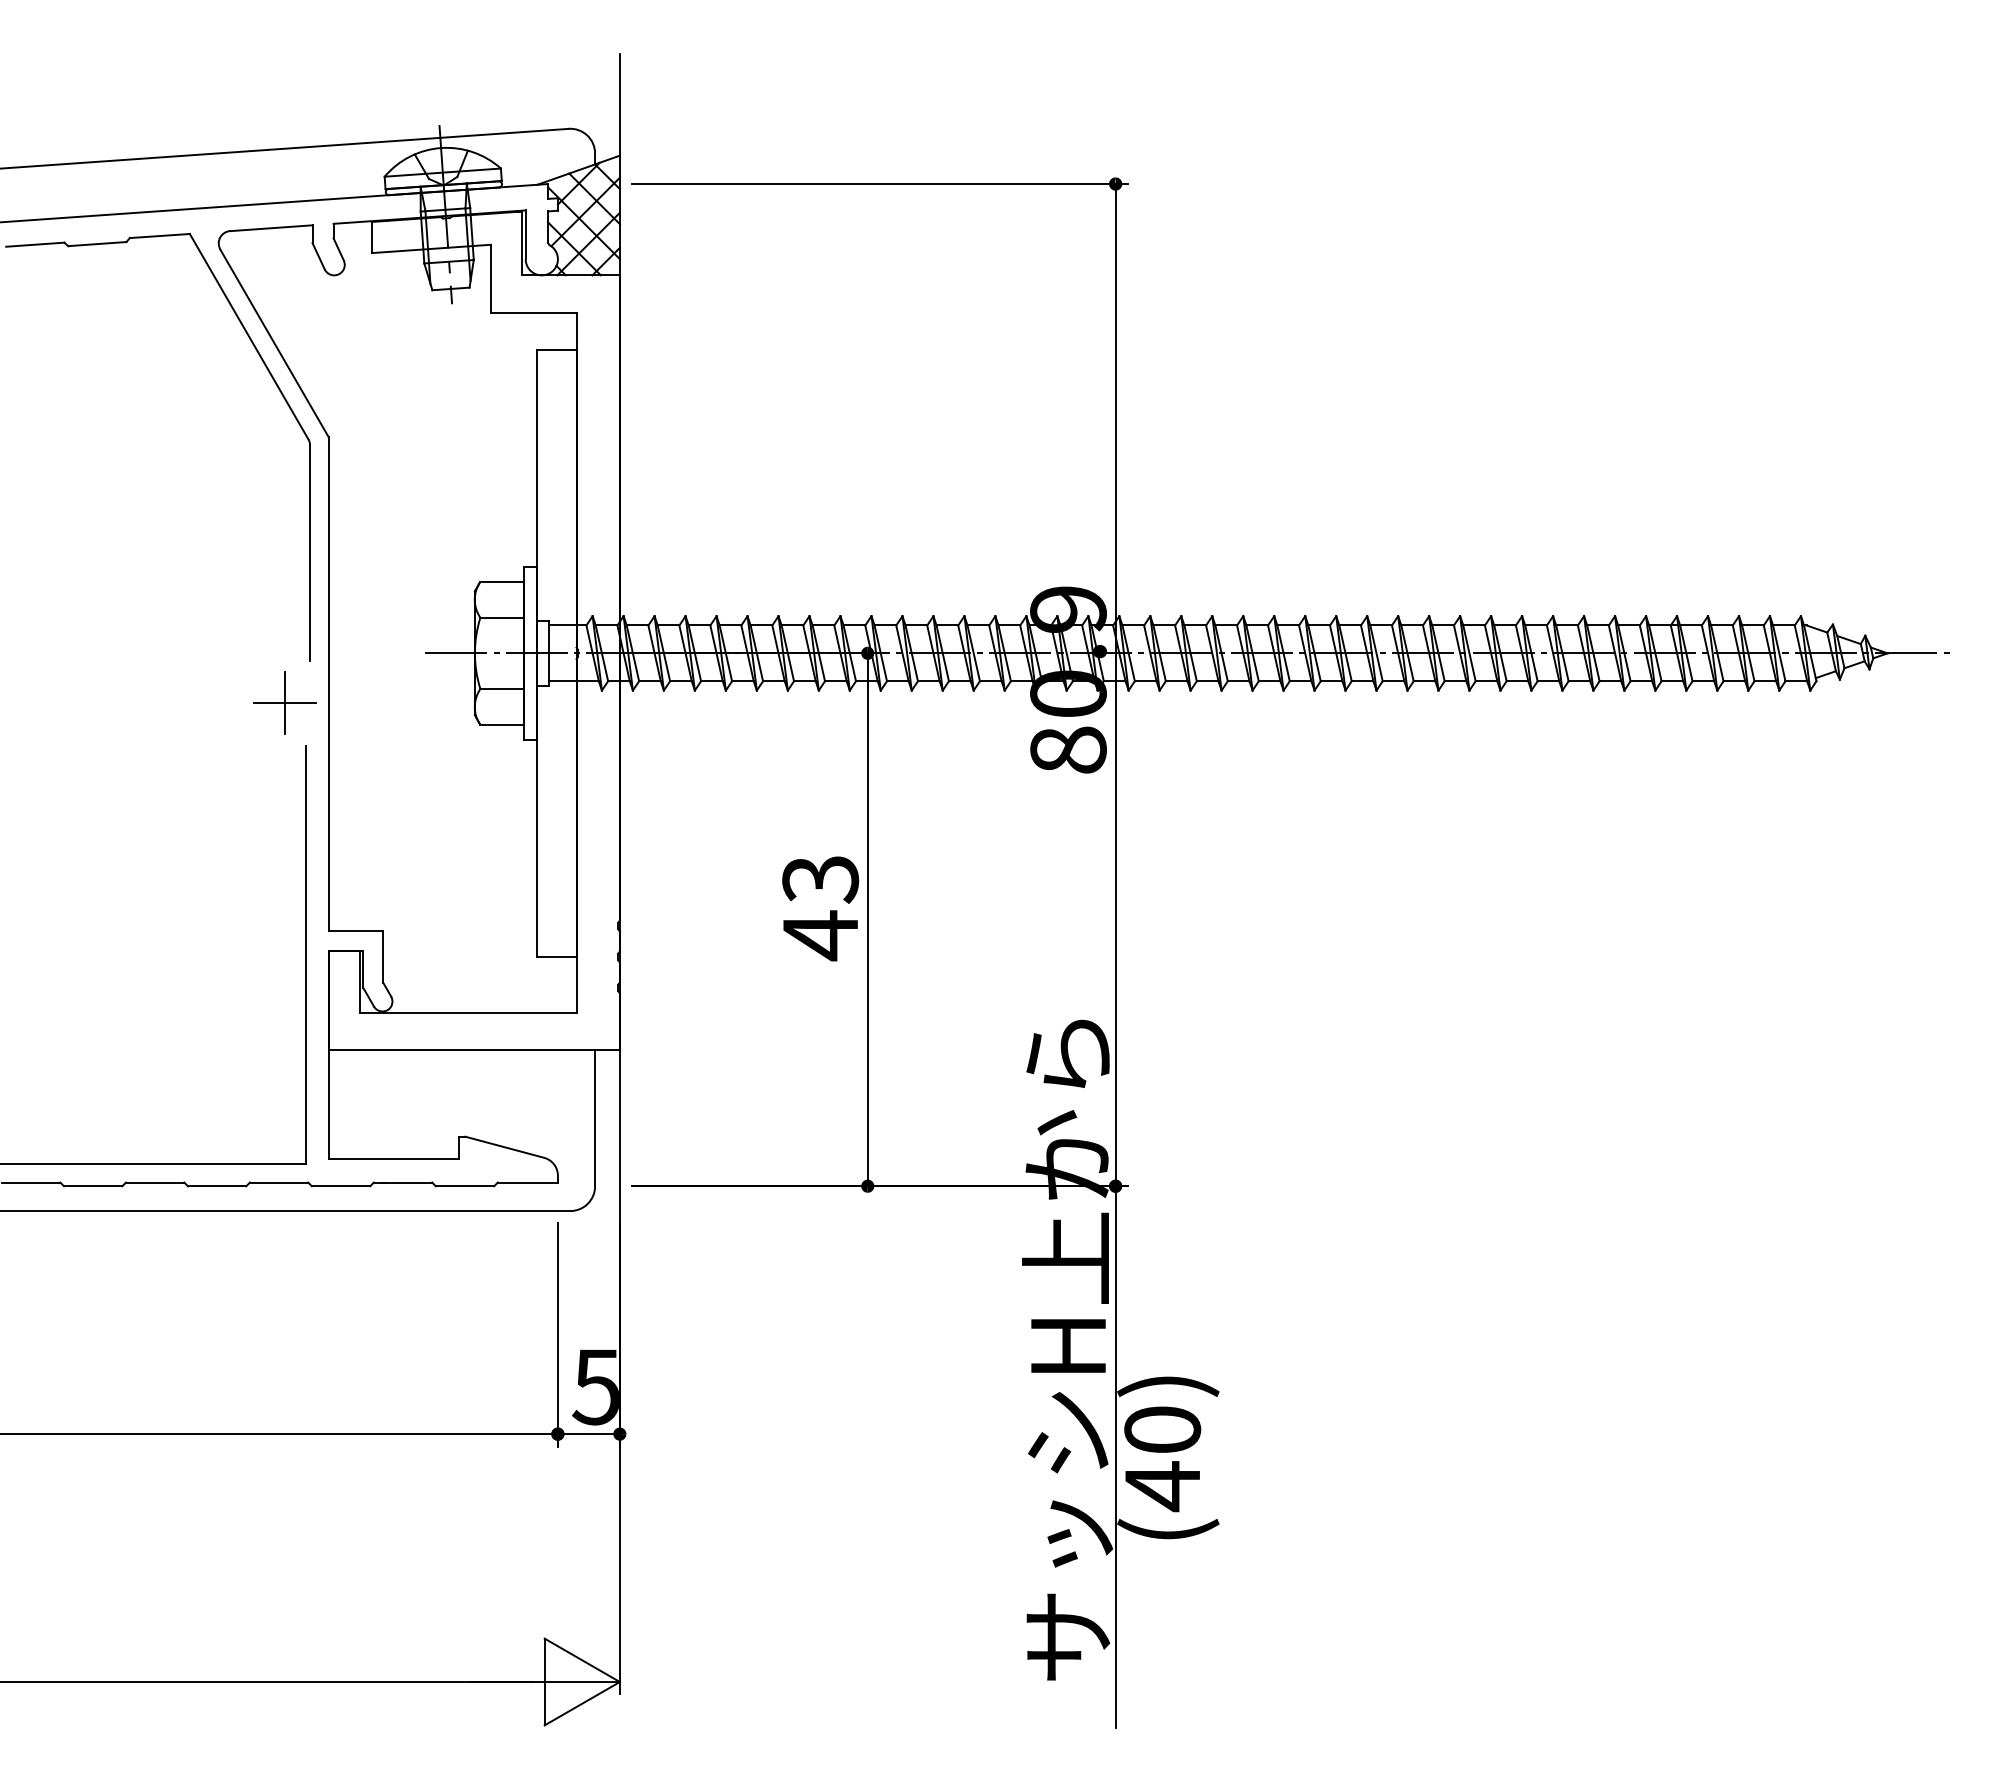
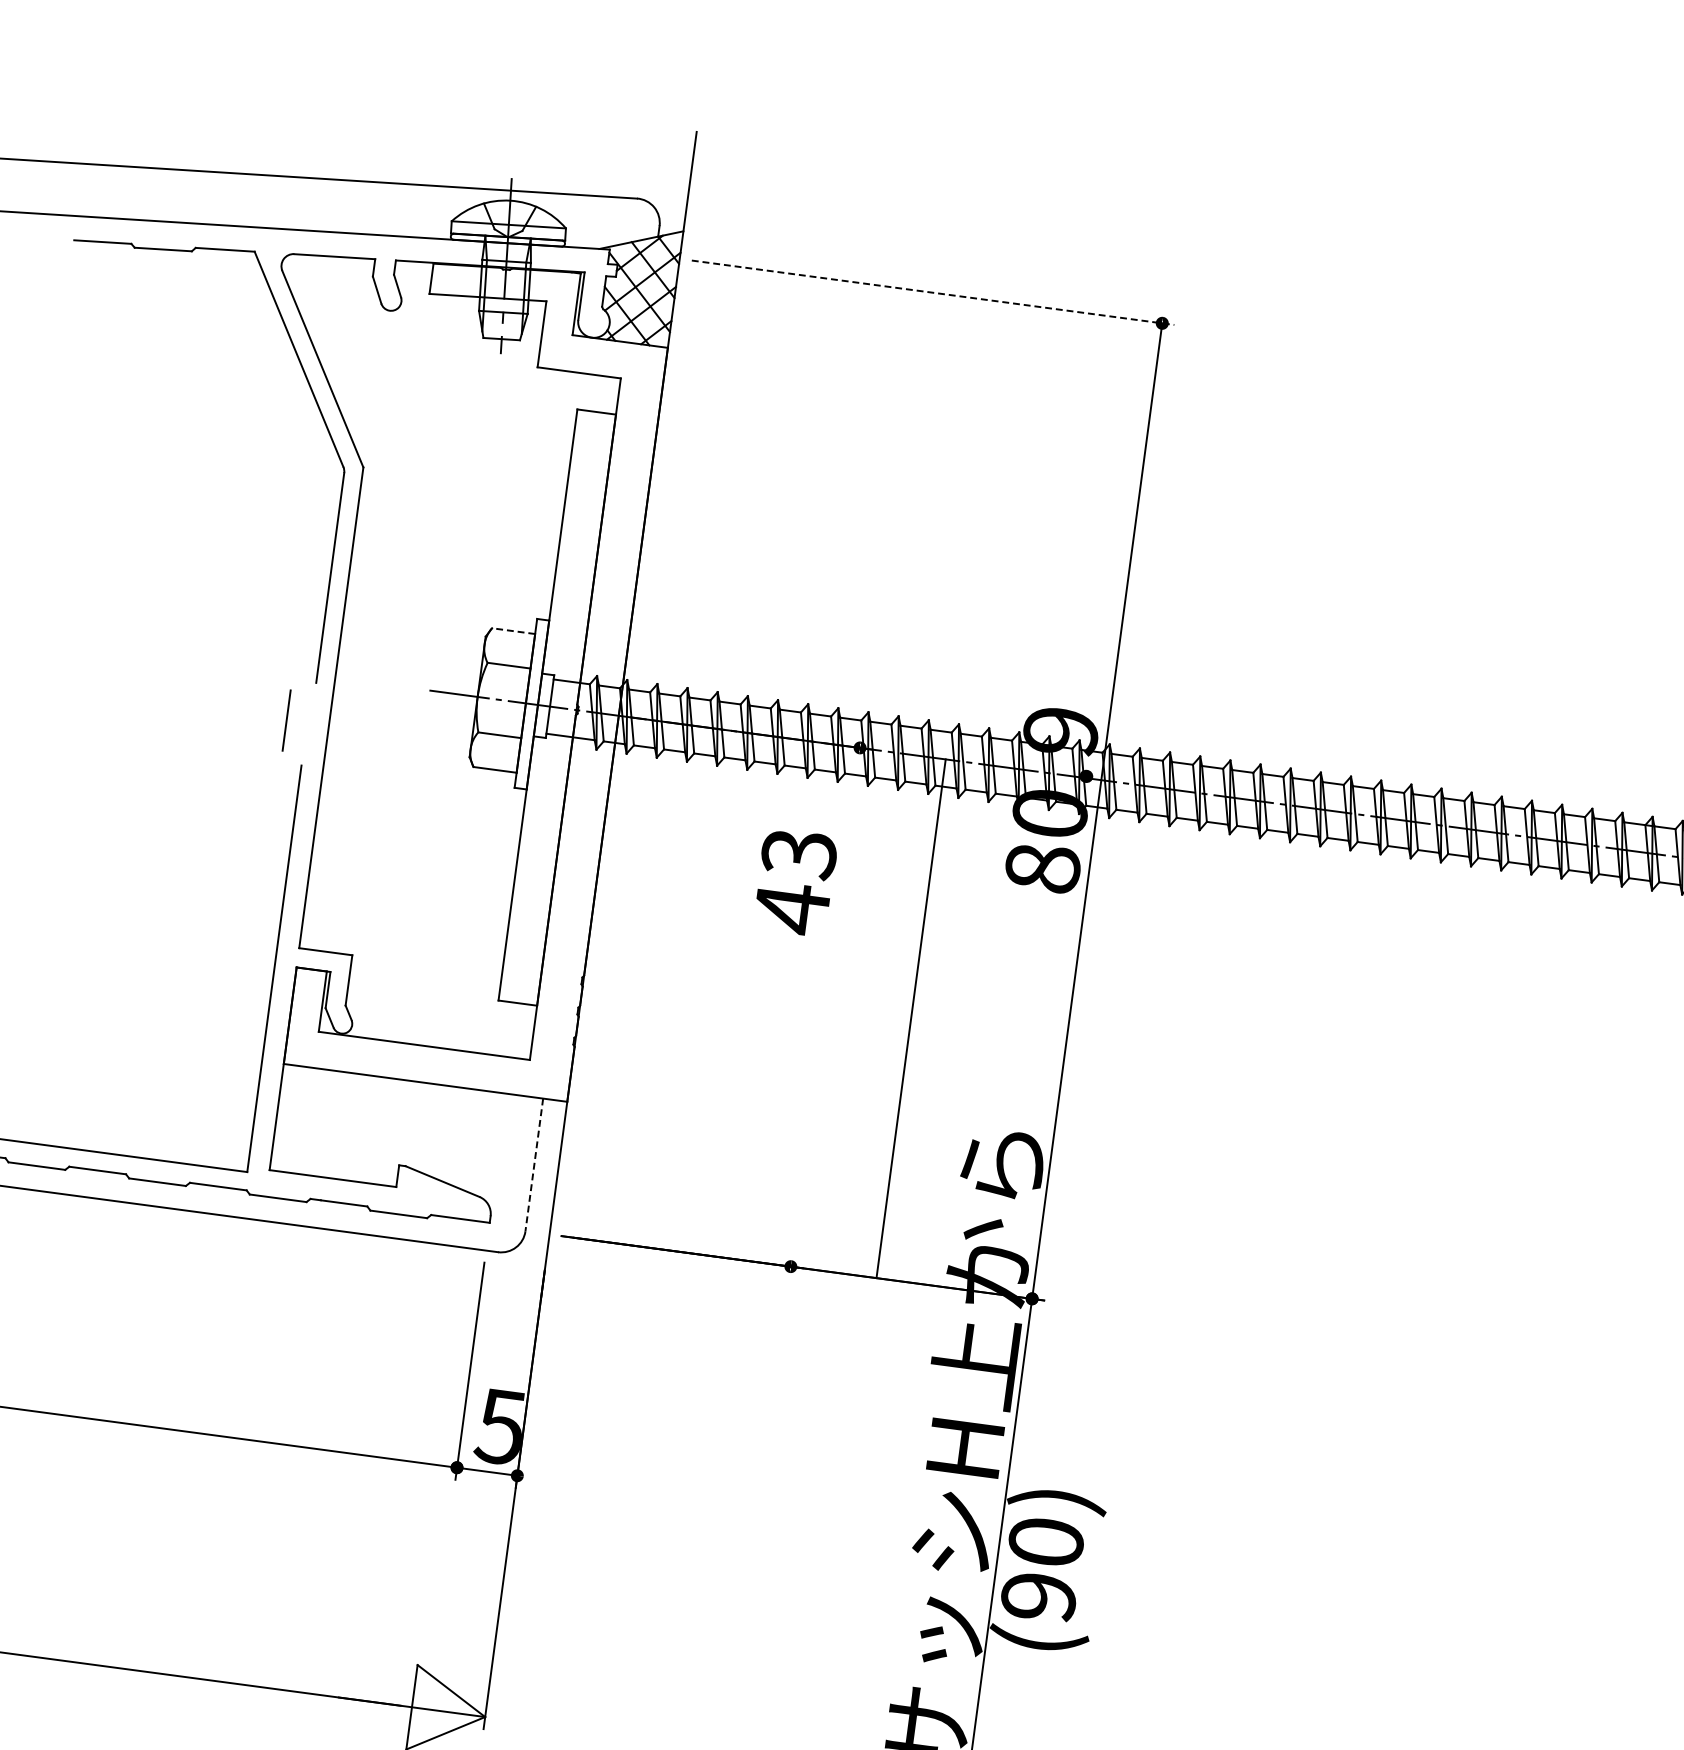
line: (880, 184) -> (933, 293), solid -> dashed
line: (501, 582) -> (512, 631), solid -> dashed
line: (285, 702) -> (286, 720), removed
text: (820, 908) -> (795, 882), moved
line: (867, 919) -> (910, 1018), moved
line: (595, 1118) -> (534, 1165), solid -> dashed
text: (1162, 1486) -> (1038, 1597), (40) -> (90)

